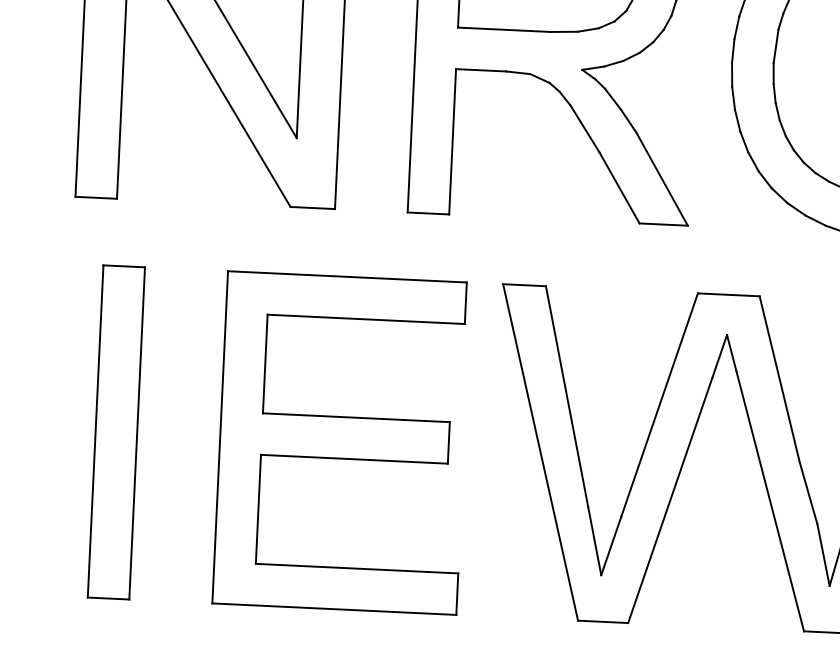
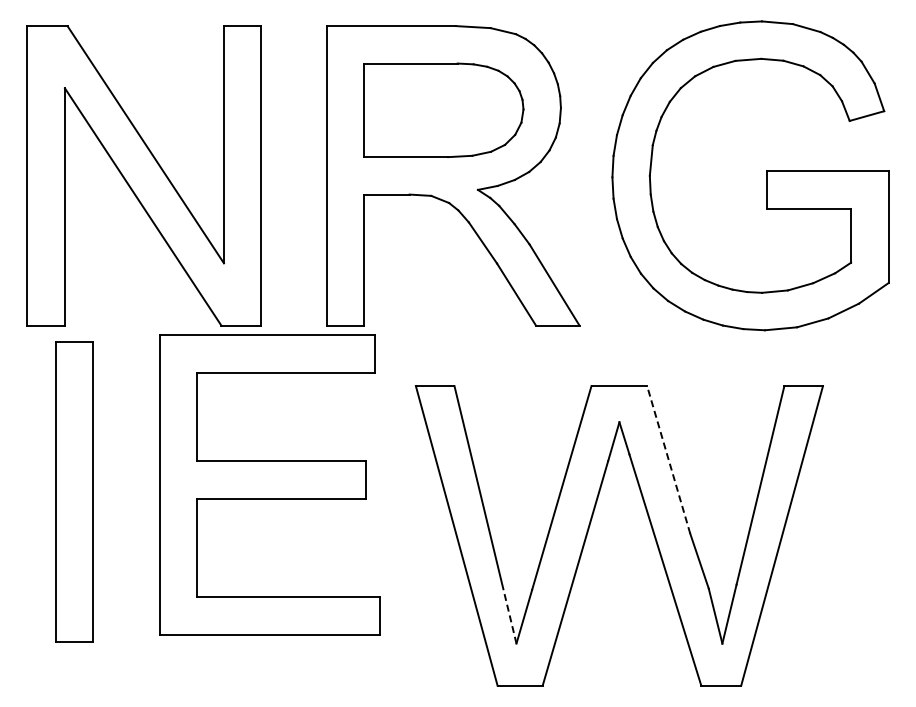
line: (779, 378) -> (668, 459), solid -> dashed
part: (116, 432) -> (74, 491), moved
part: (341, 442) -> (269, 484), moved
line: (595, 540) -> (509, 612), solid -> dashed

